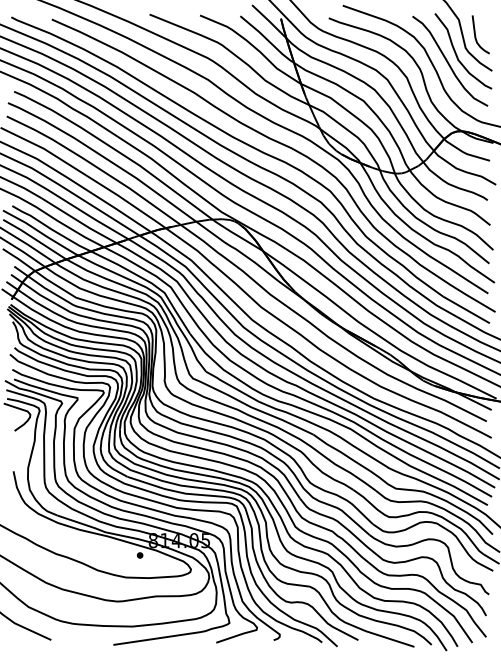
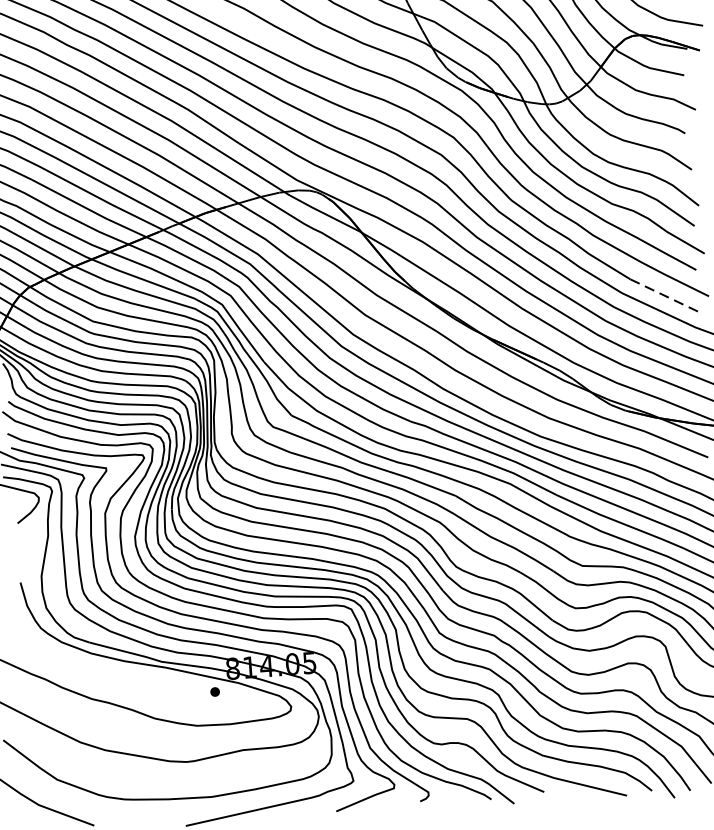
line: (466, 309) -> (666, 295), solid -> dashed

